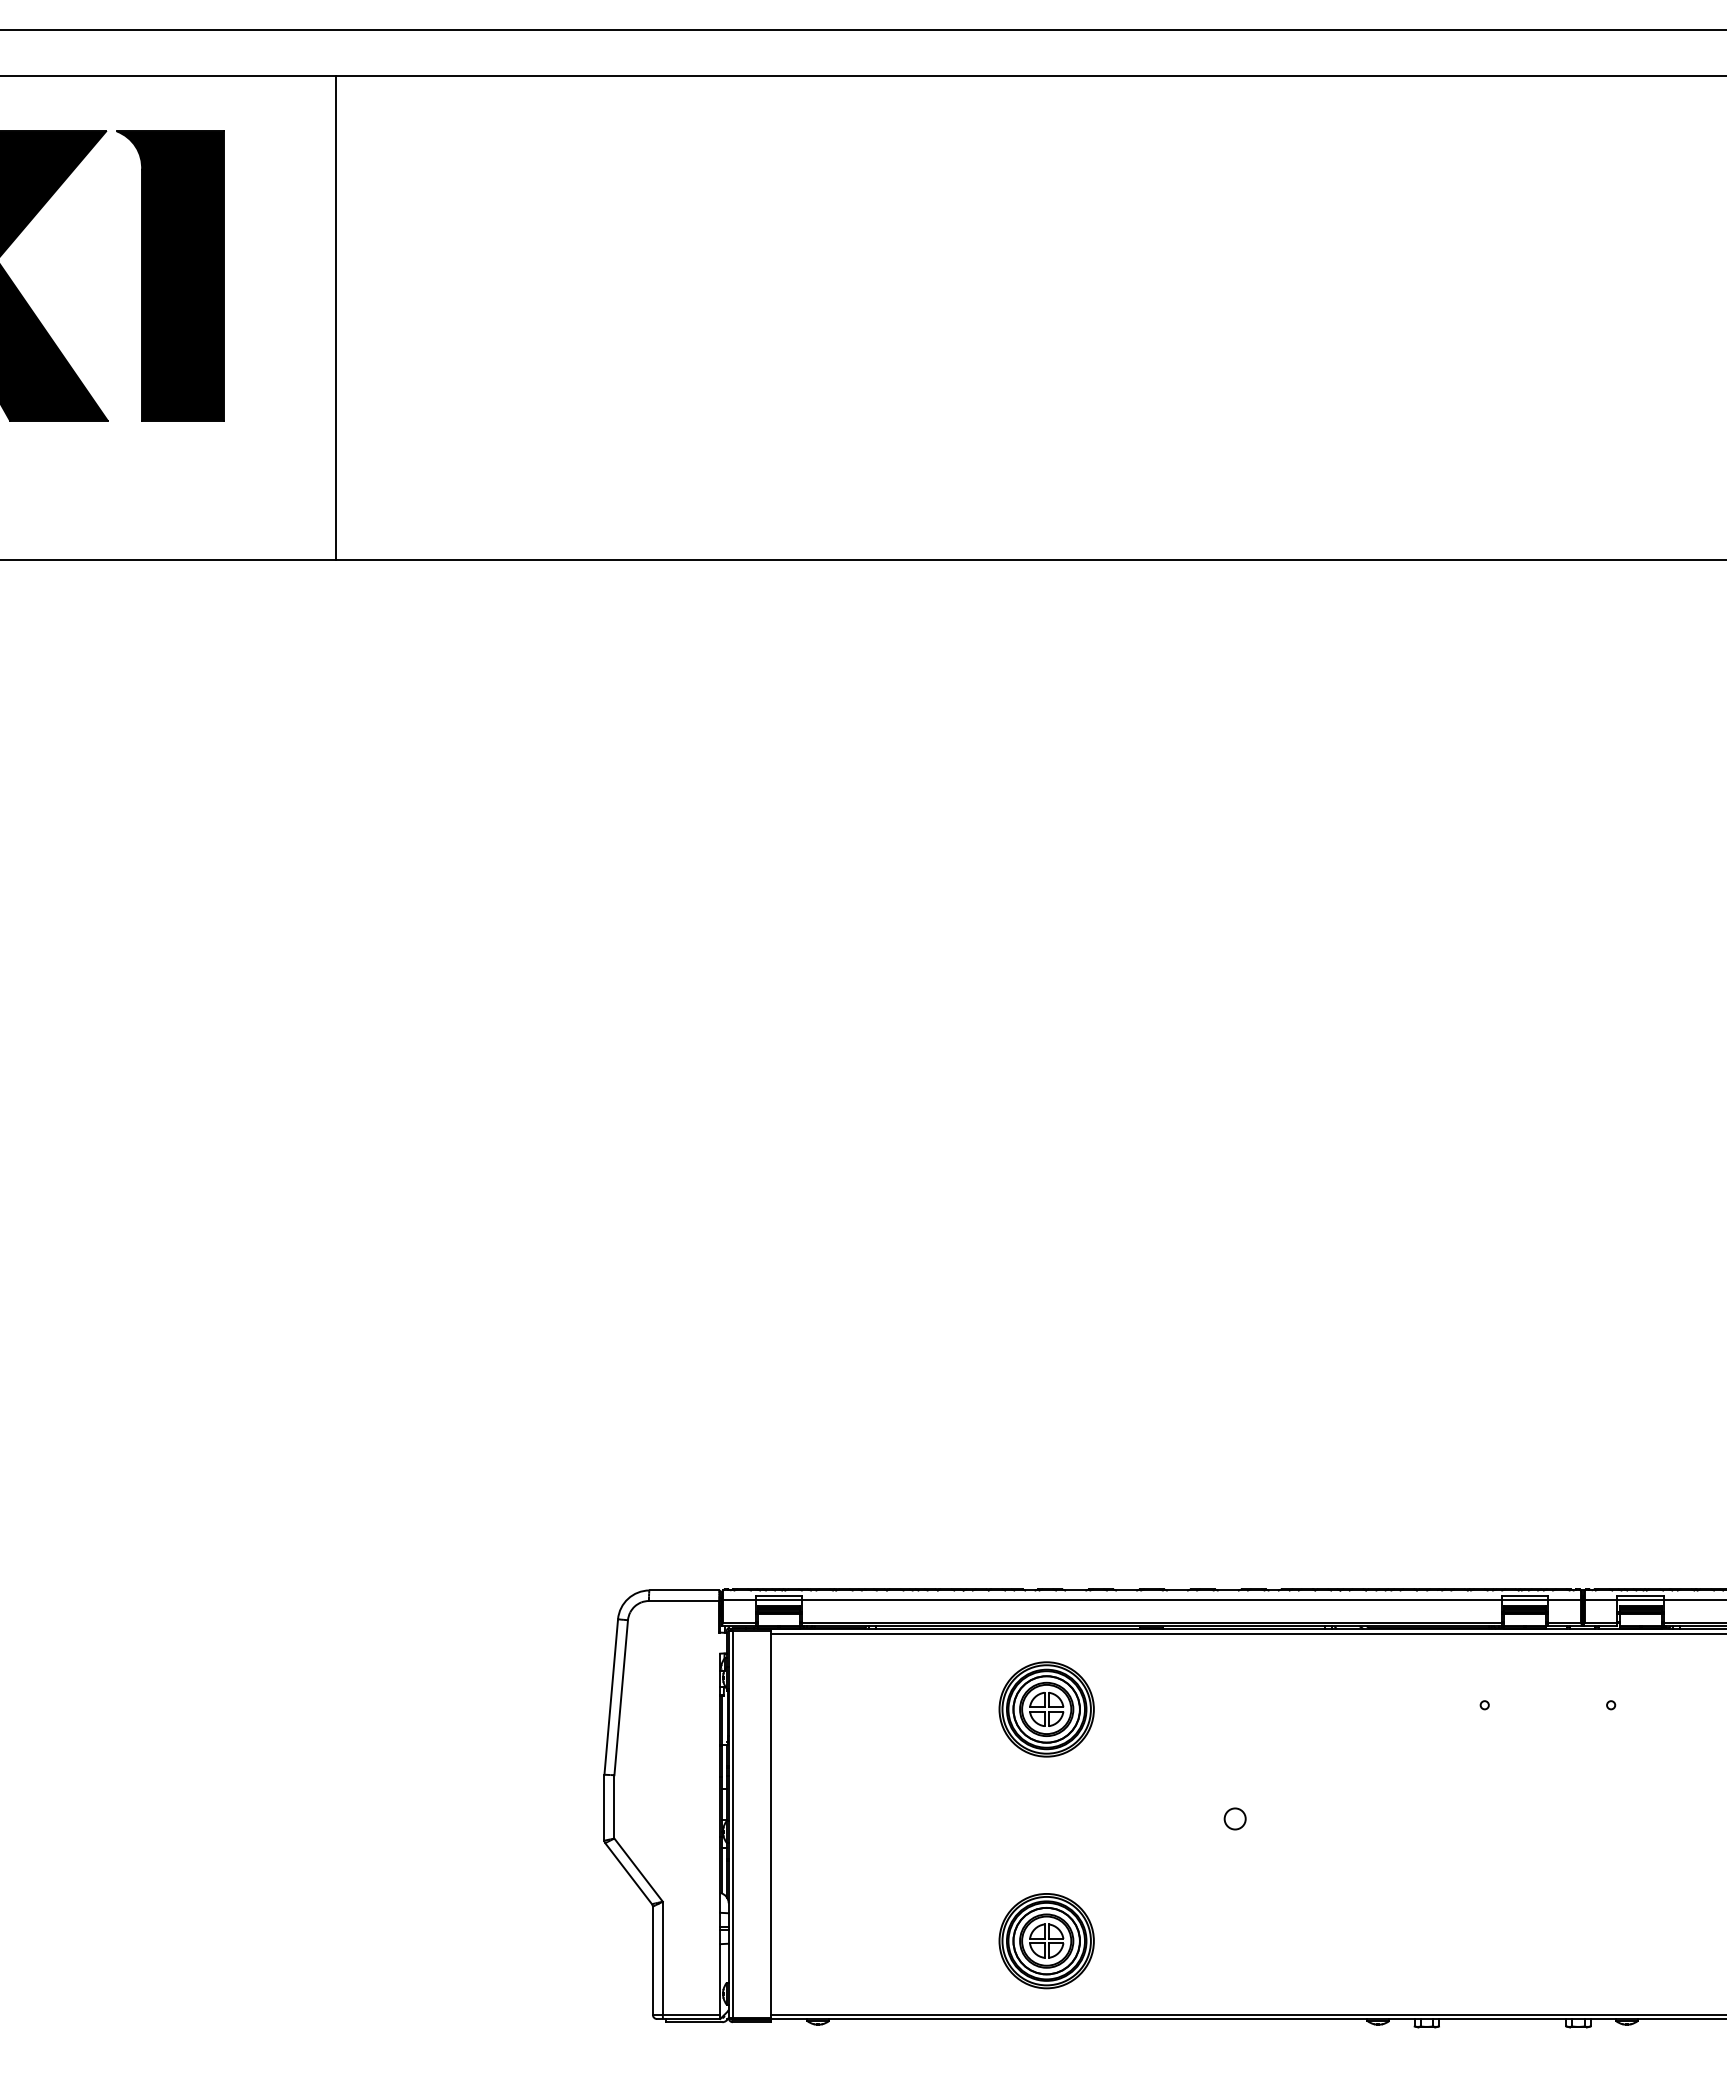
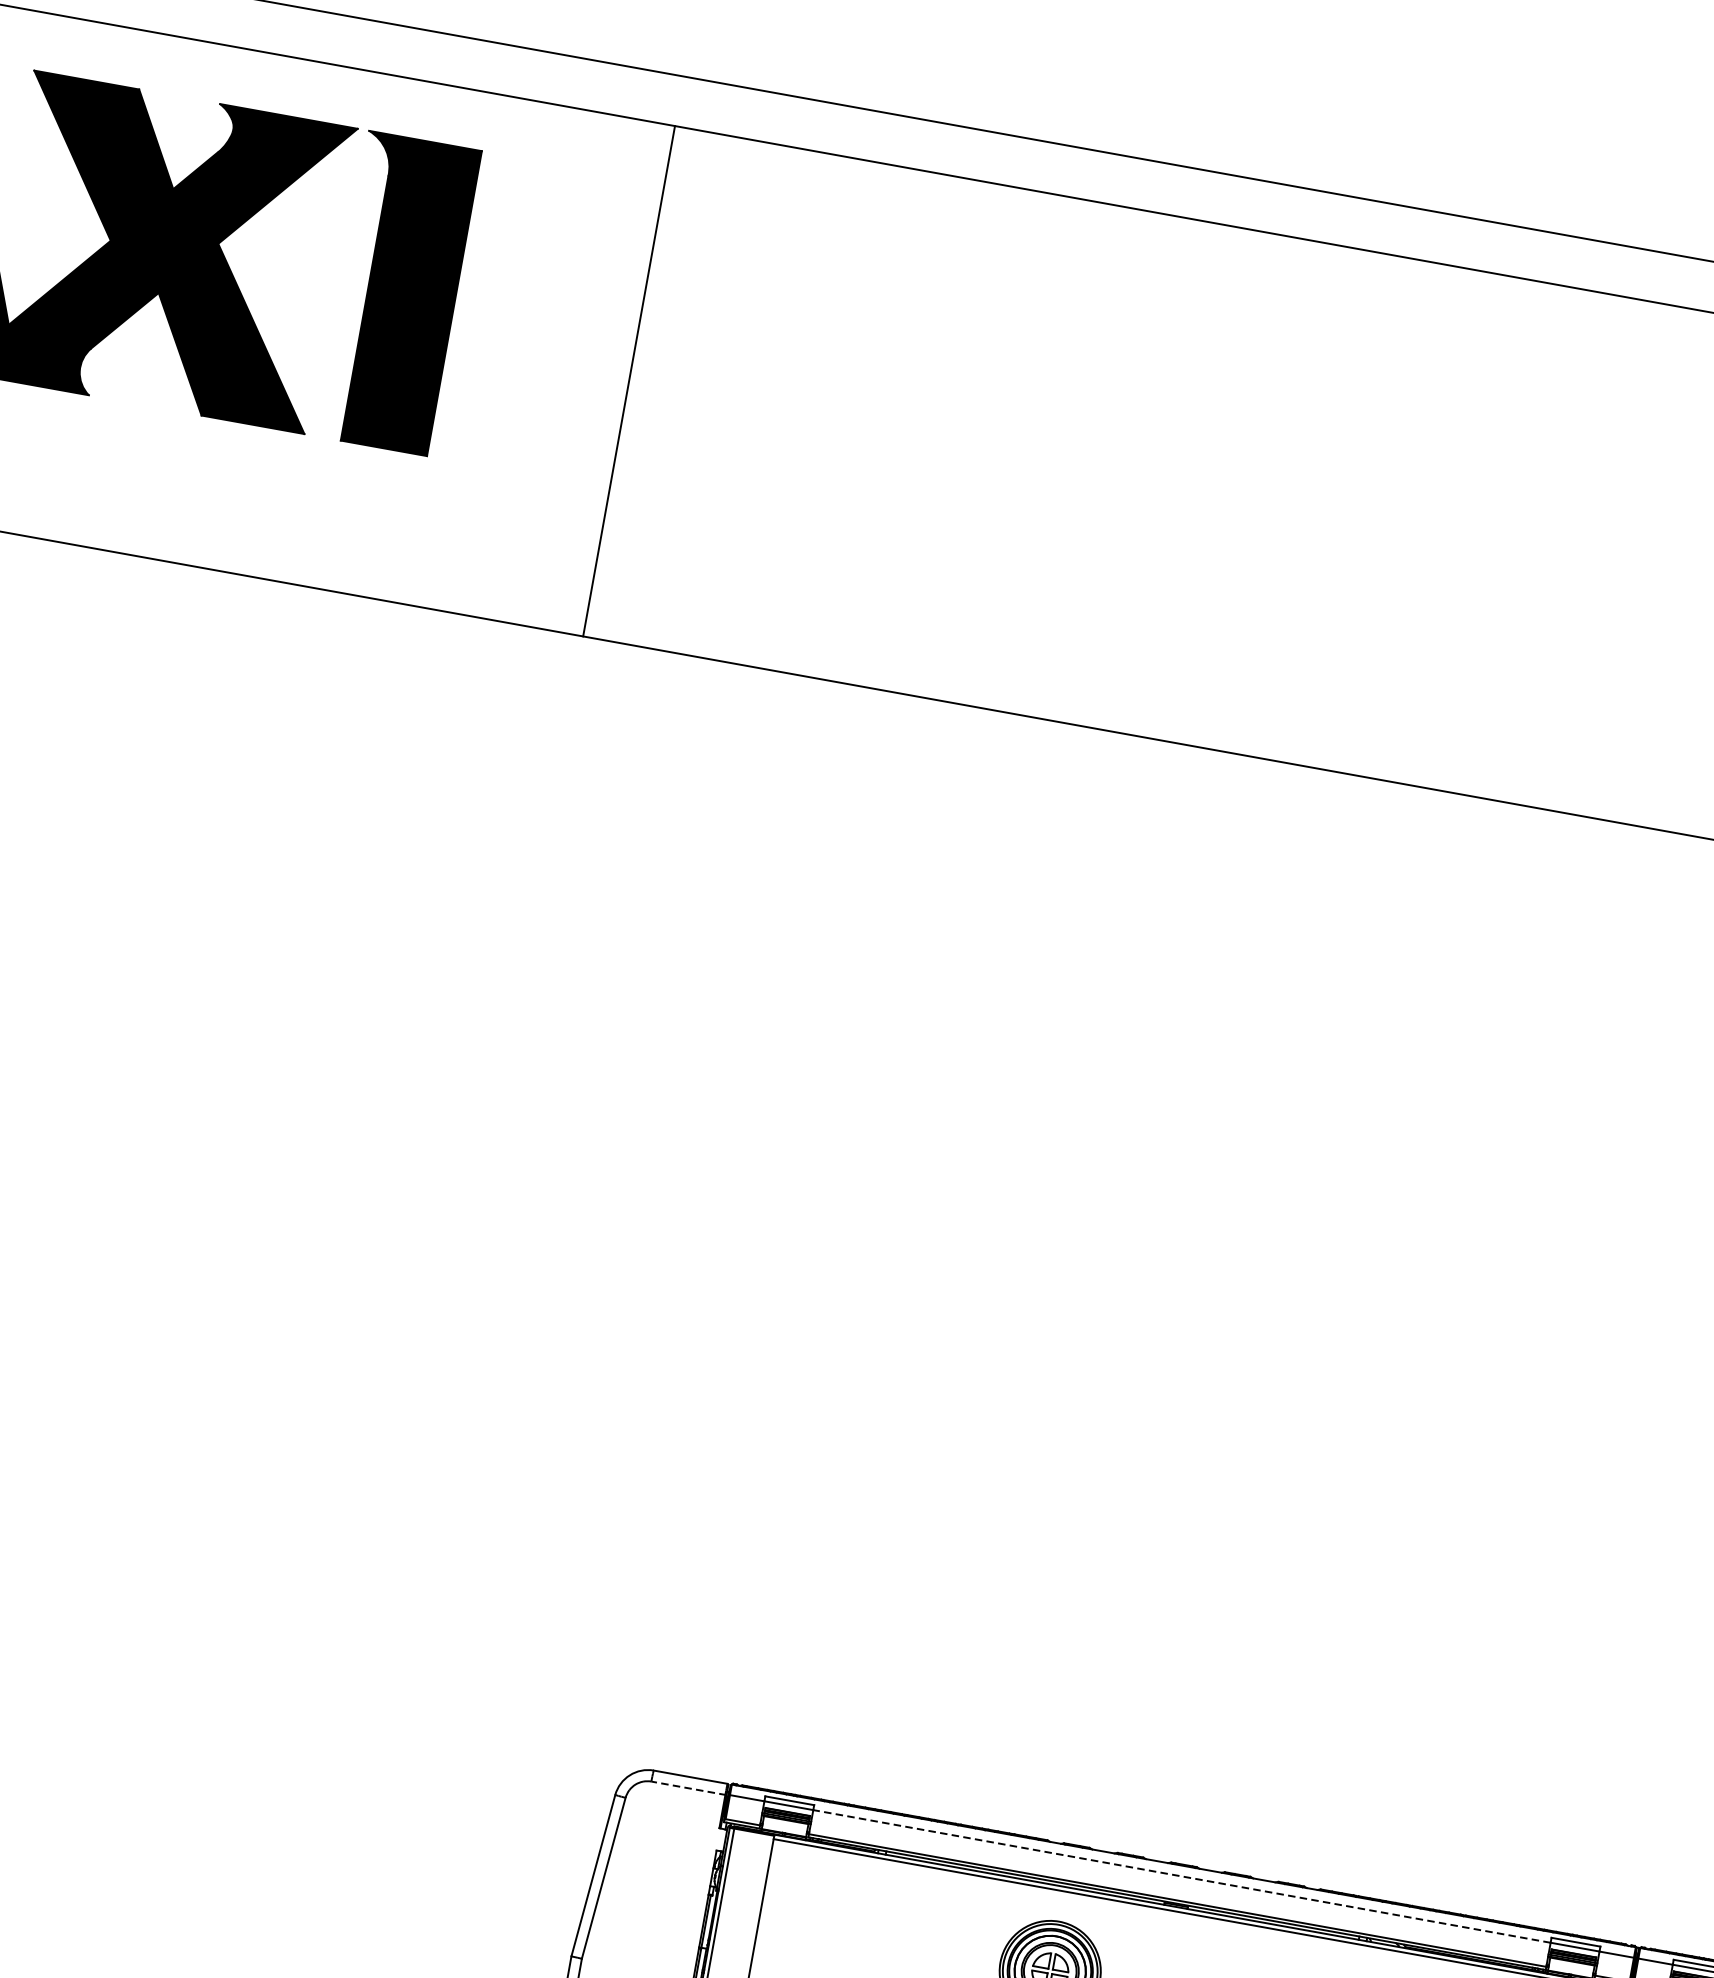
line: (336, 318) -> (629, 381), moved
line: (1152, 1600) -> (1182, 1876), solid -> dashed
line: (684, 1601) -> (688, 1788), solid -> dashed

